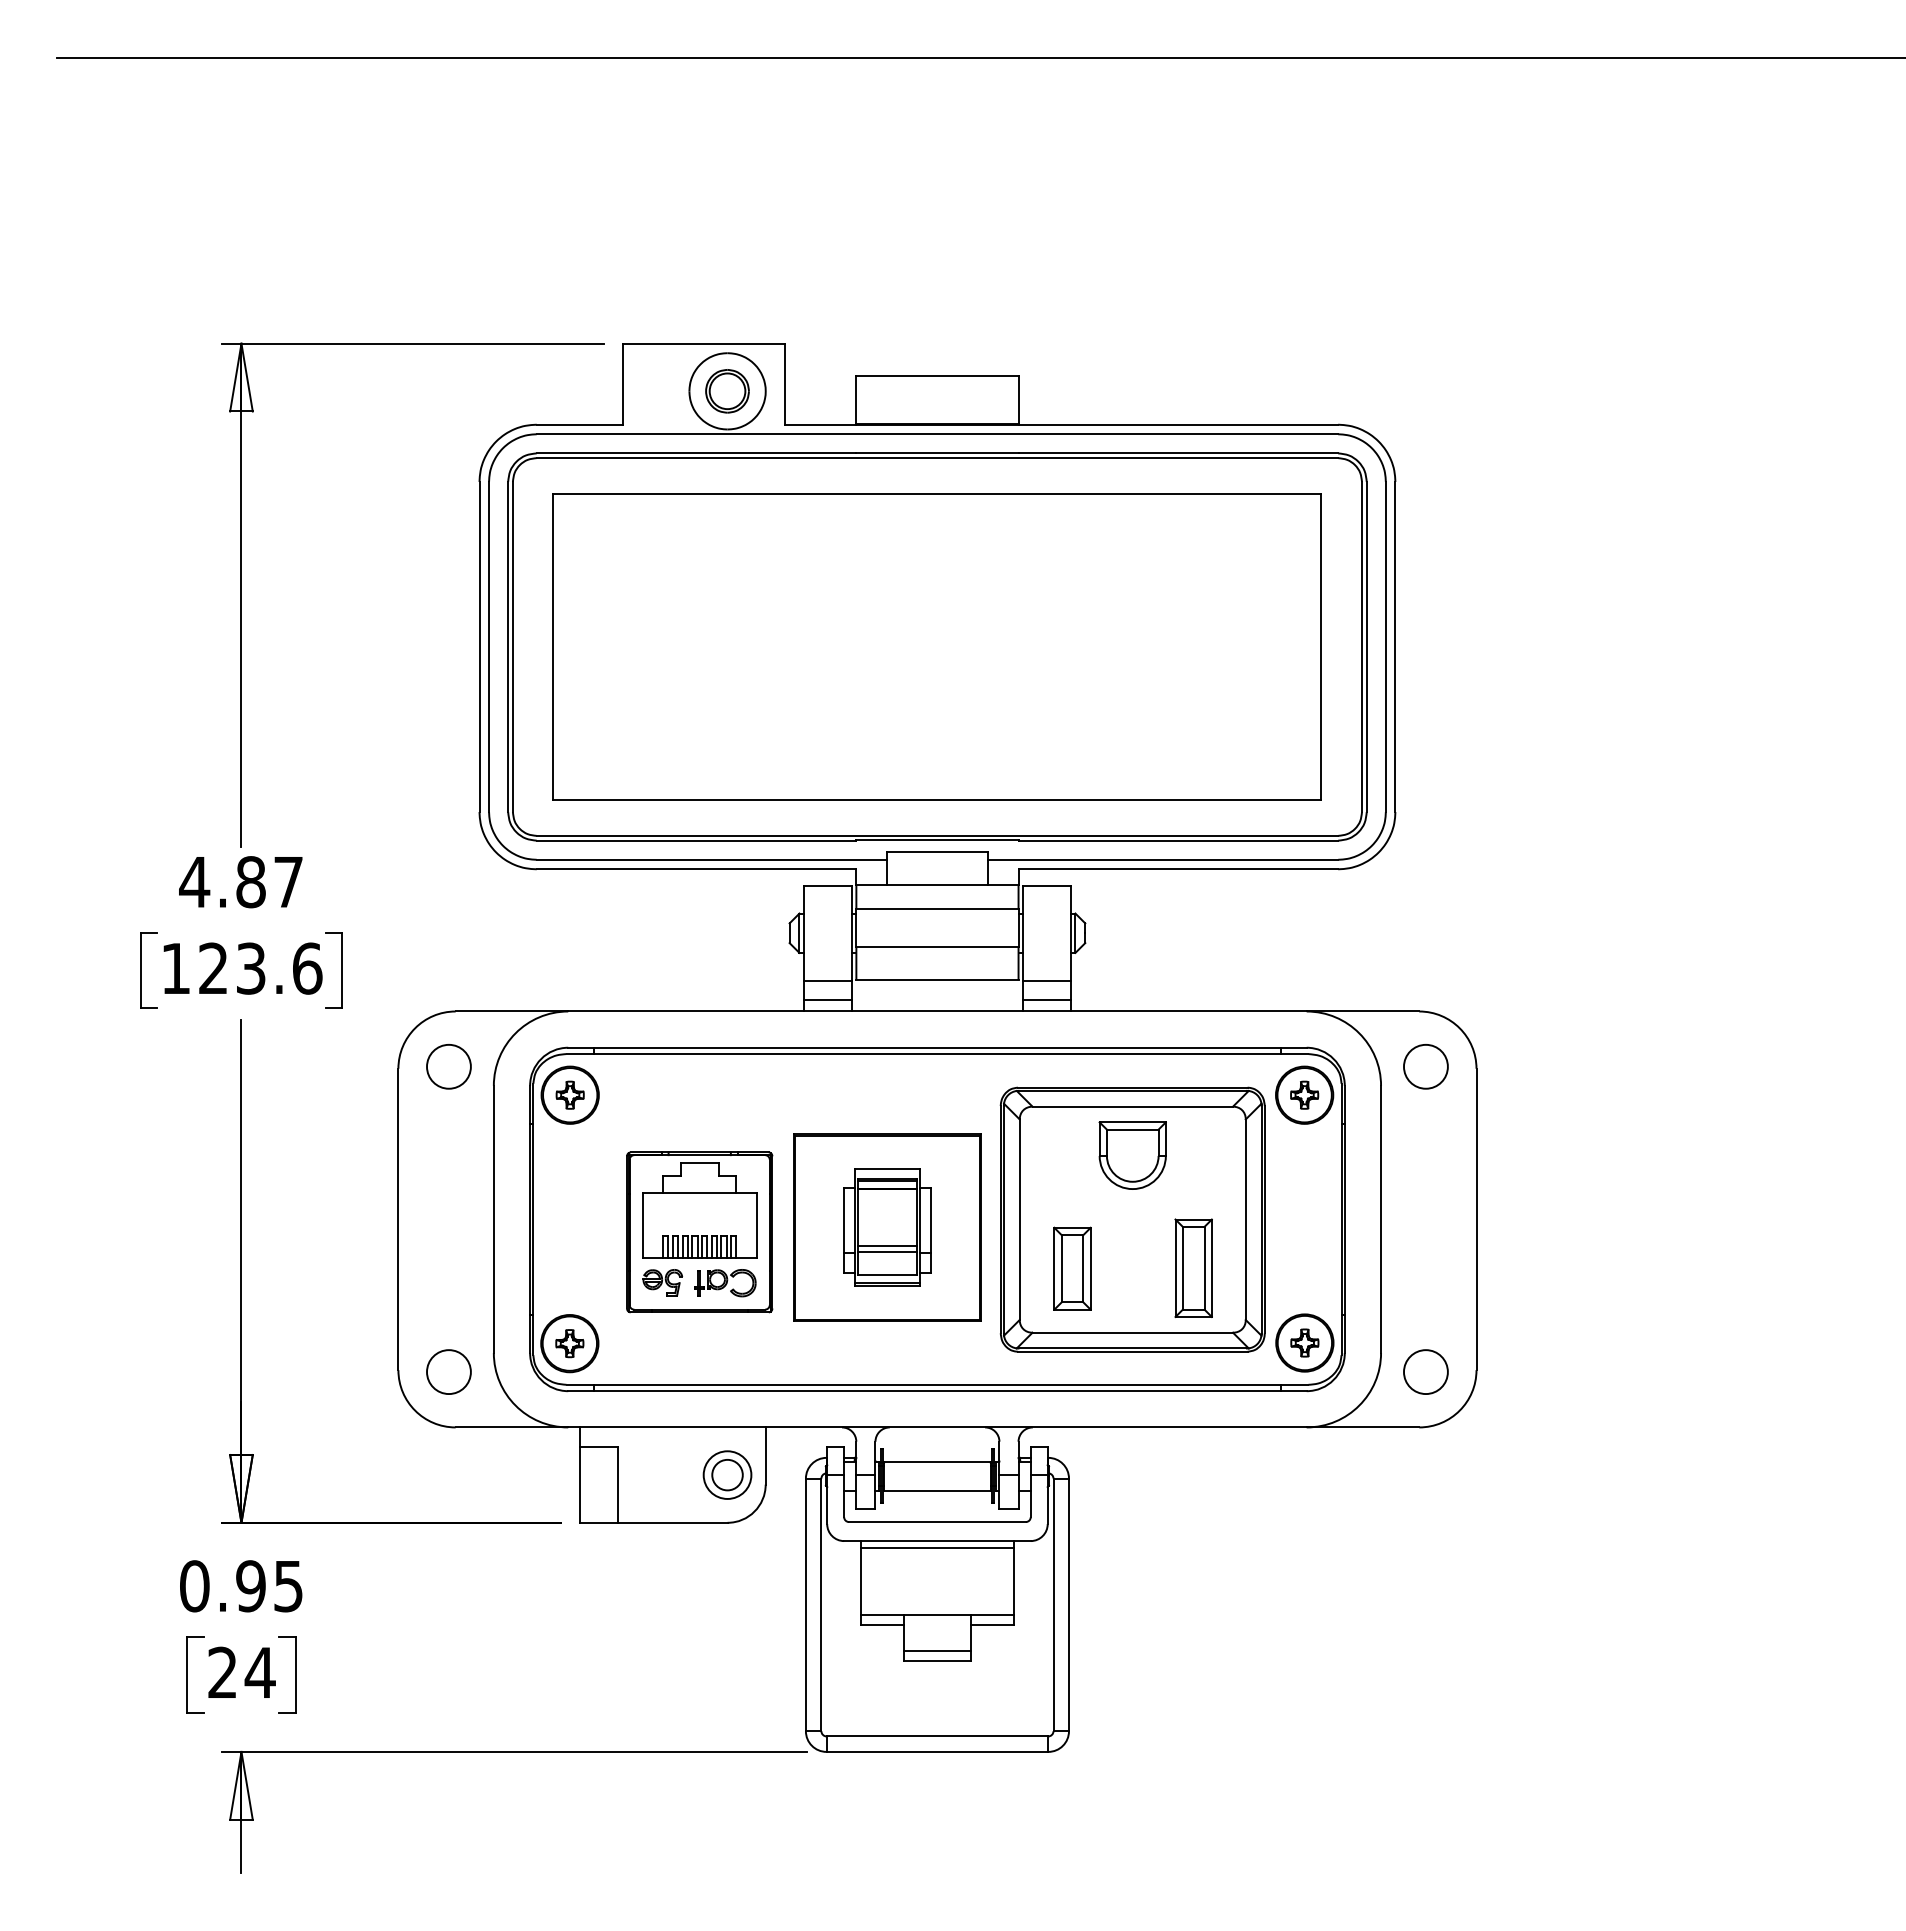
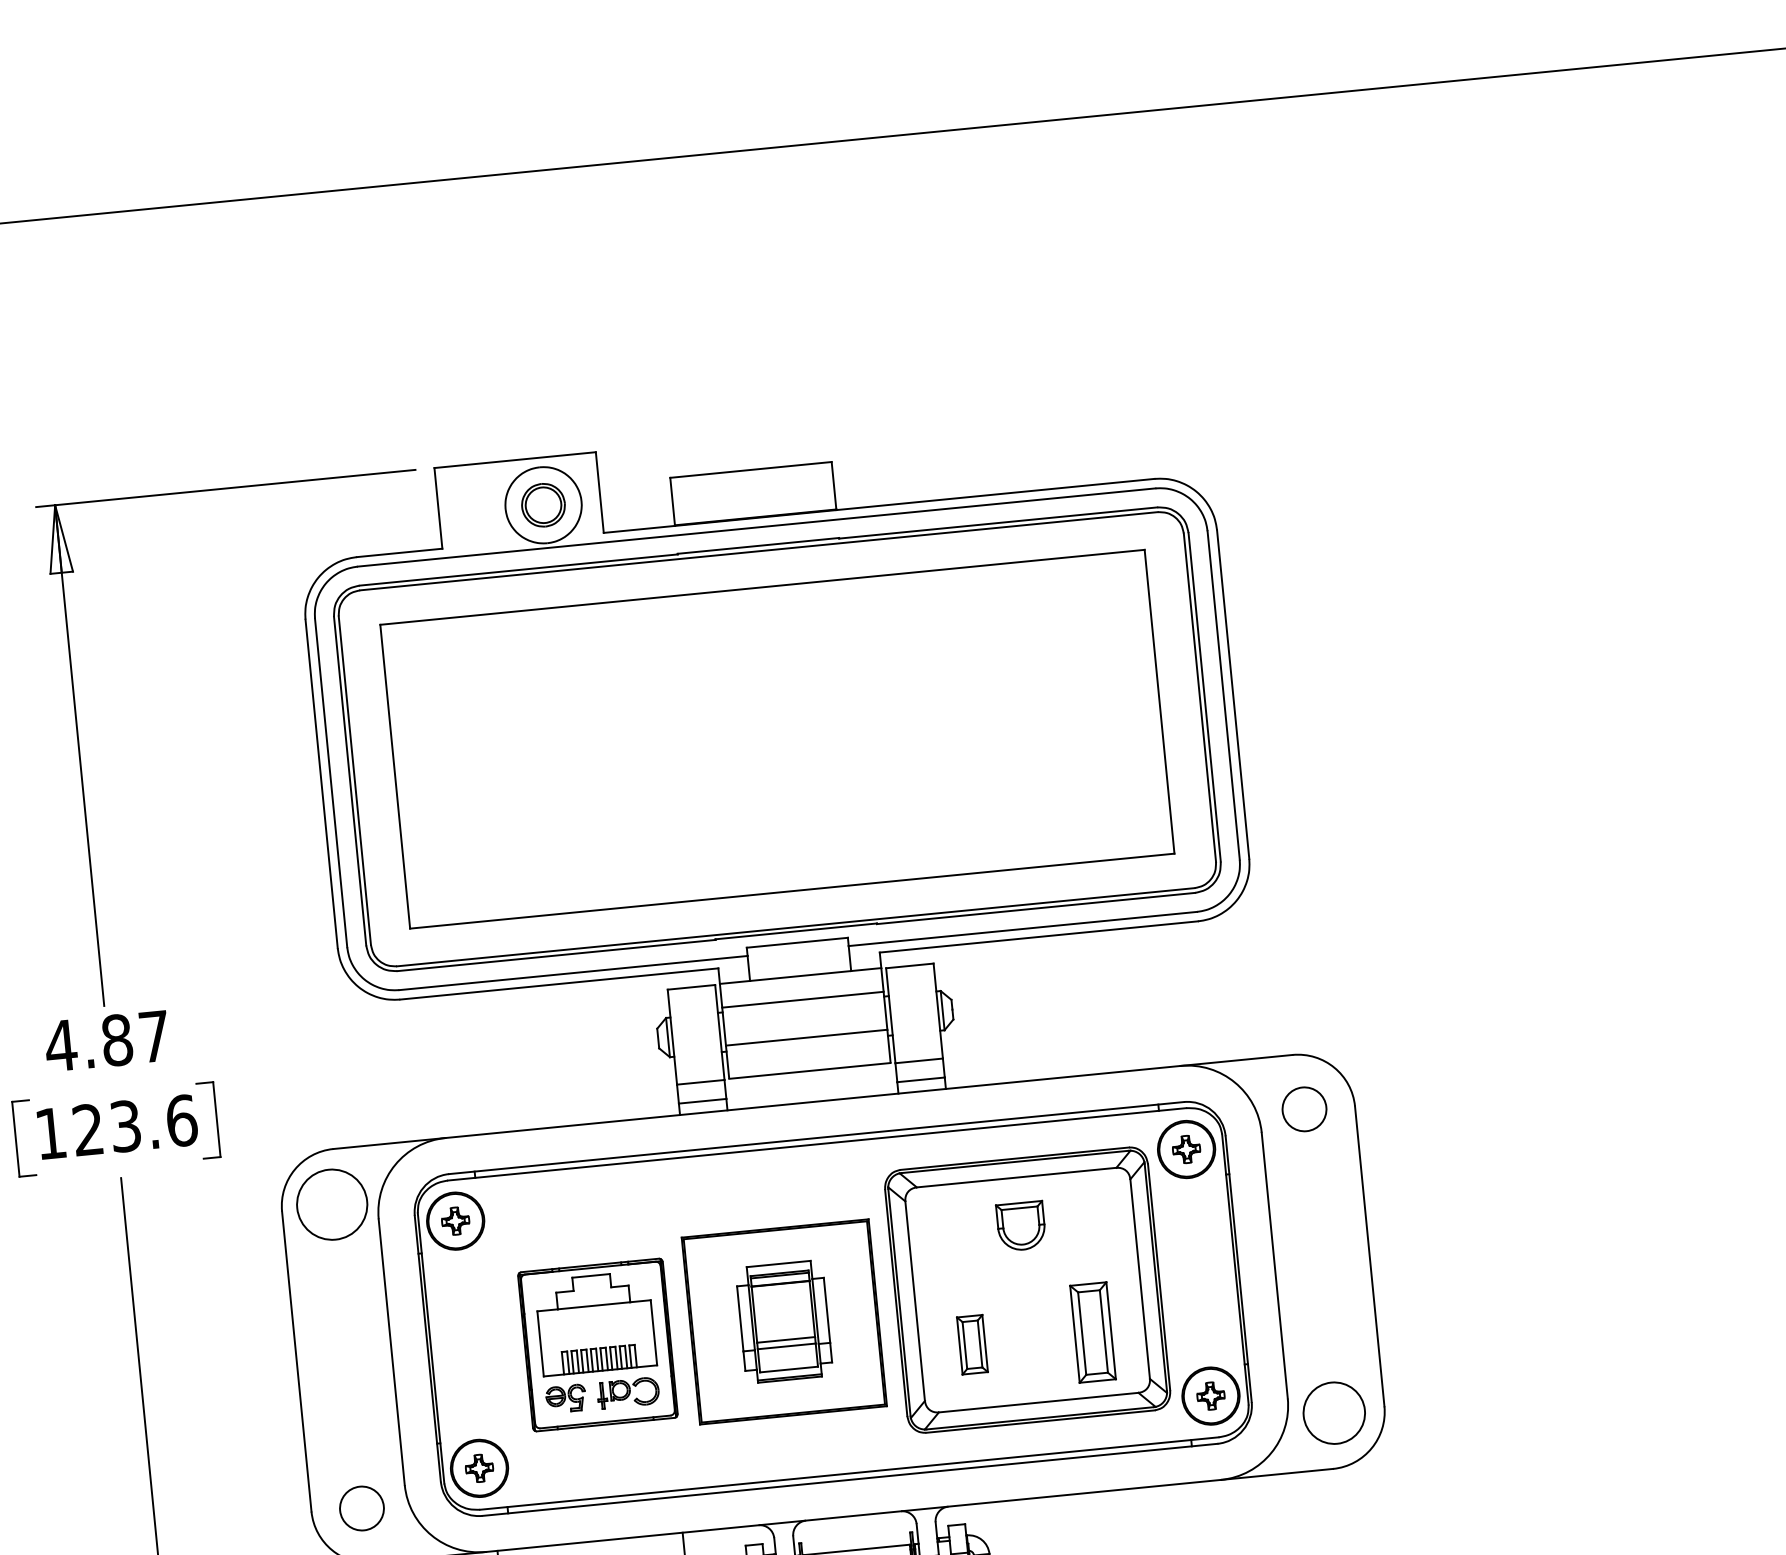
circle: (448, 1066) -> (331, 1204), size x1.6
part: (1132, 1155) -> (1021, 1226), size x0.7
part: (1072, 1268) -> (972, 1344), size x0.7
circle: (1425, 1372) -> (1333, 1413), size x1.4

